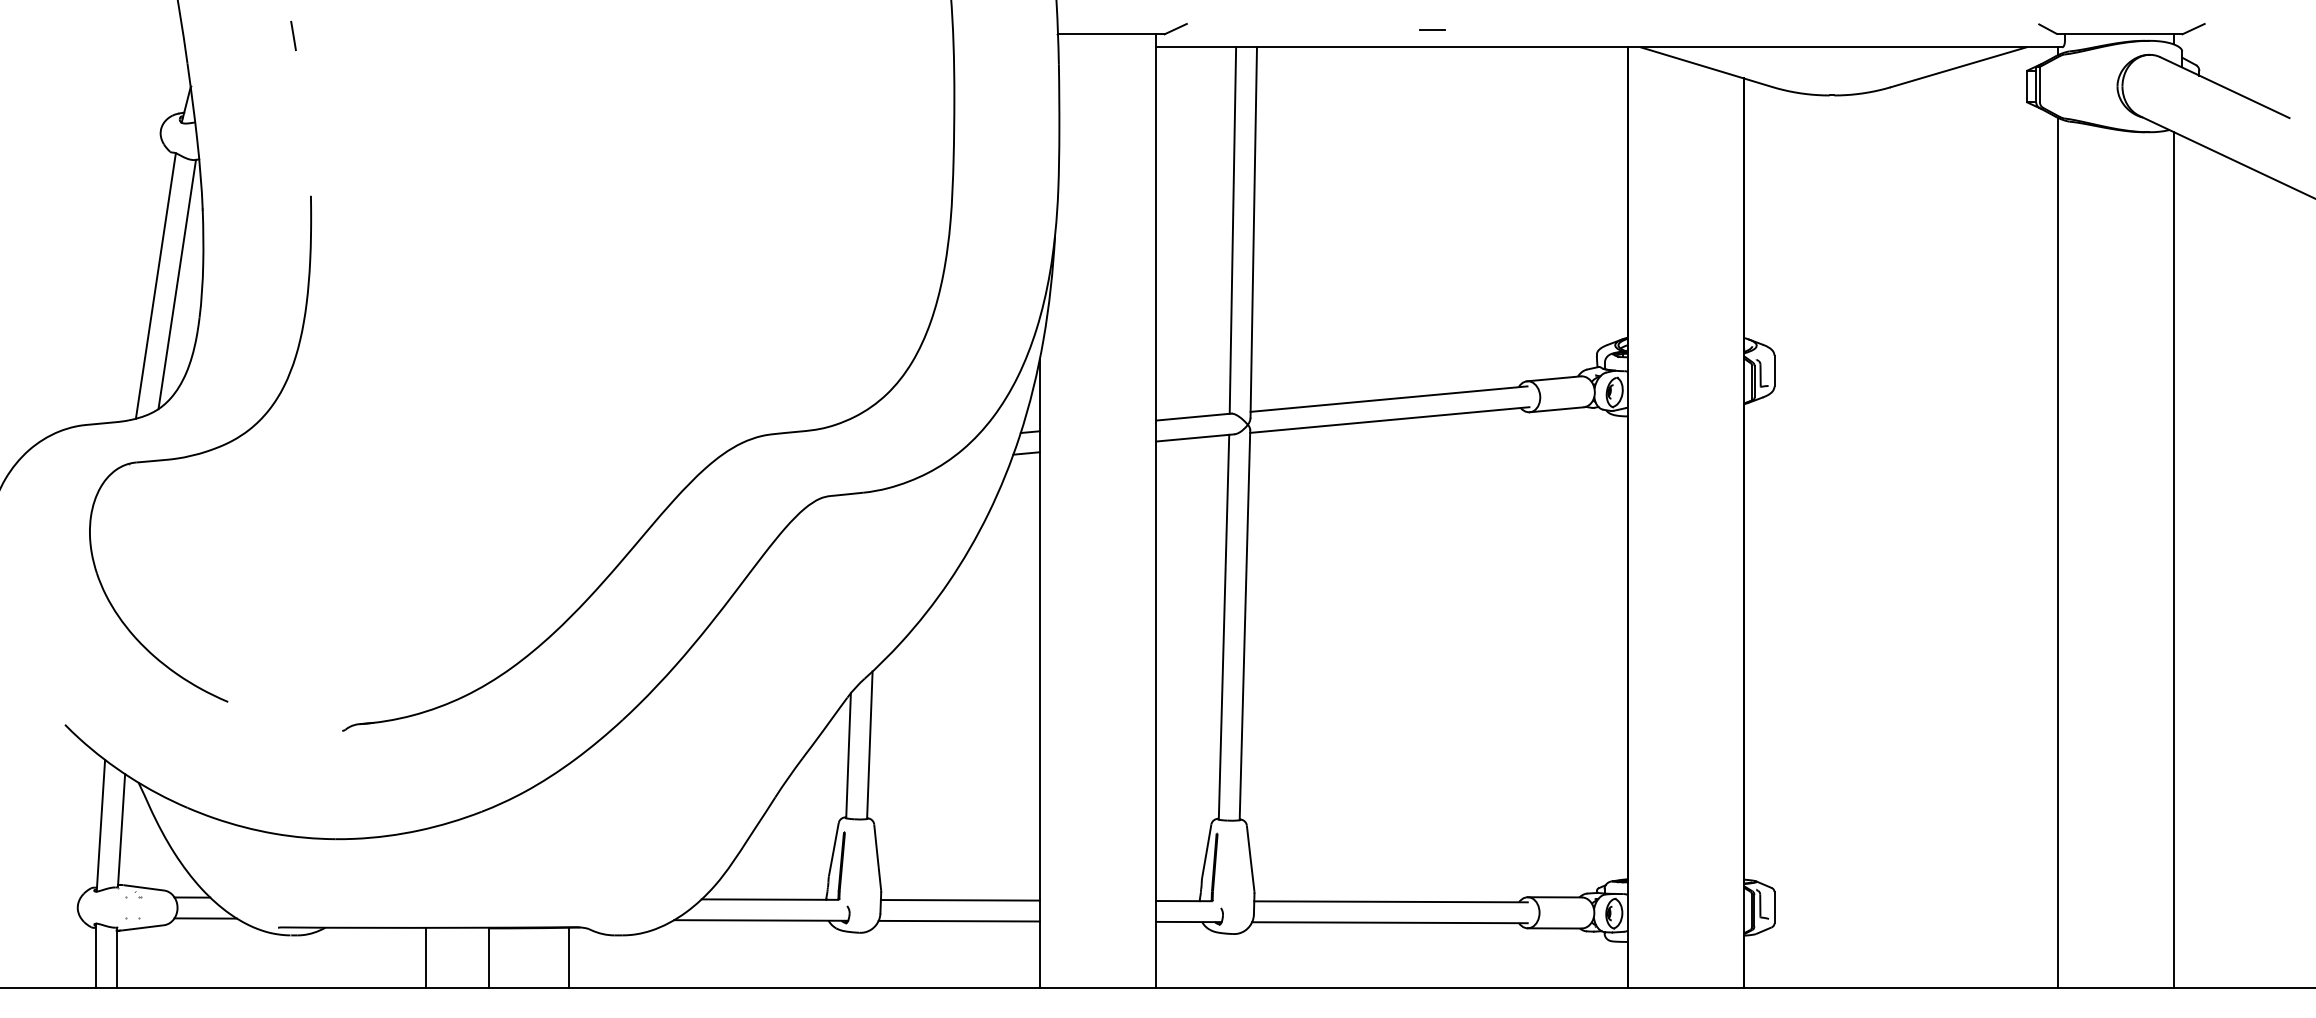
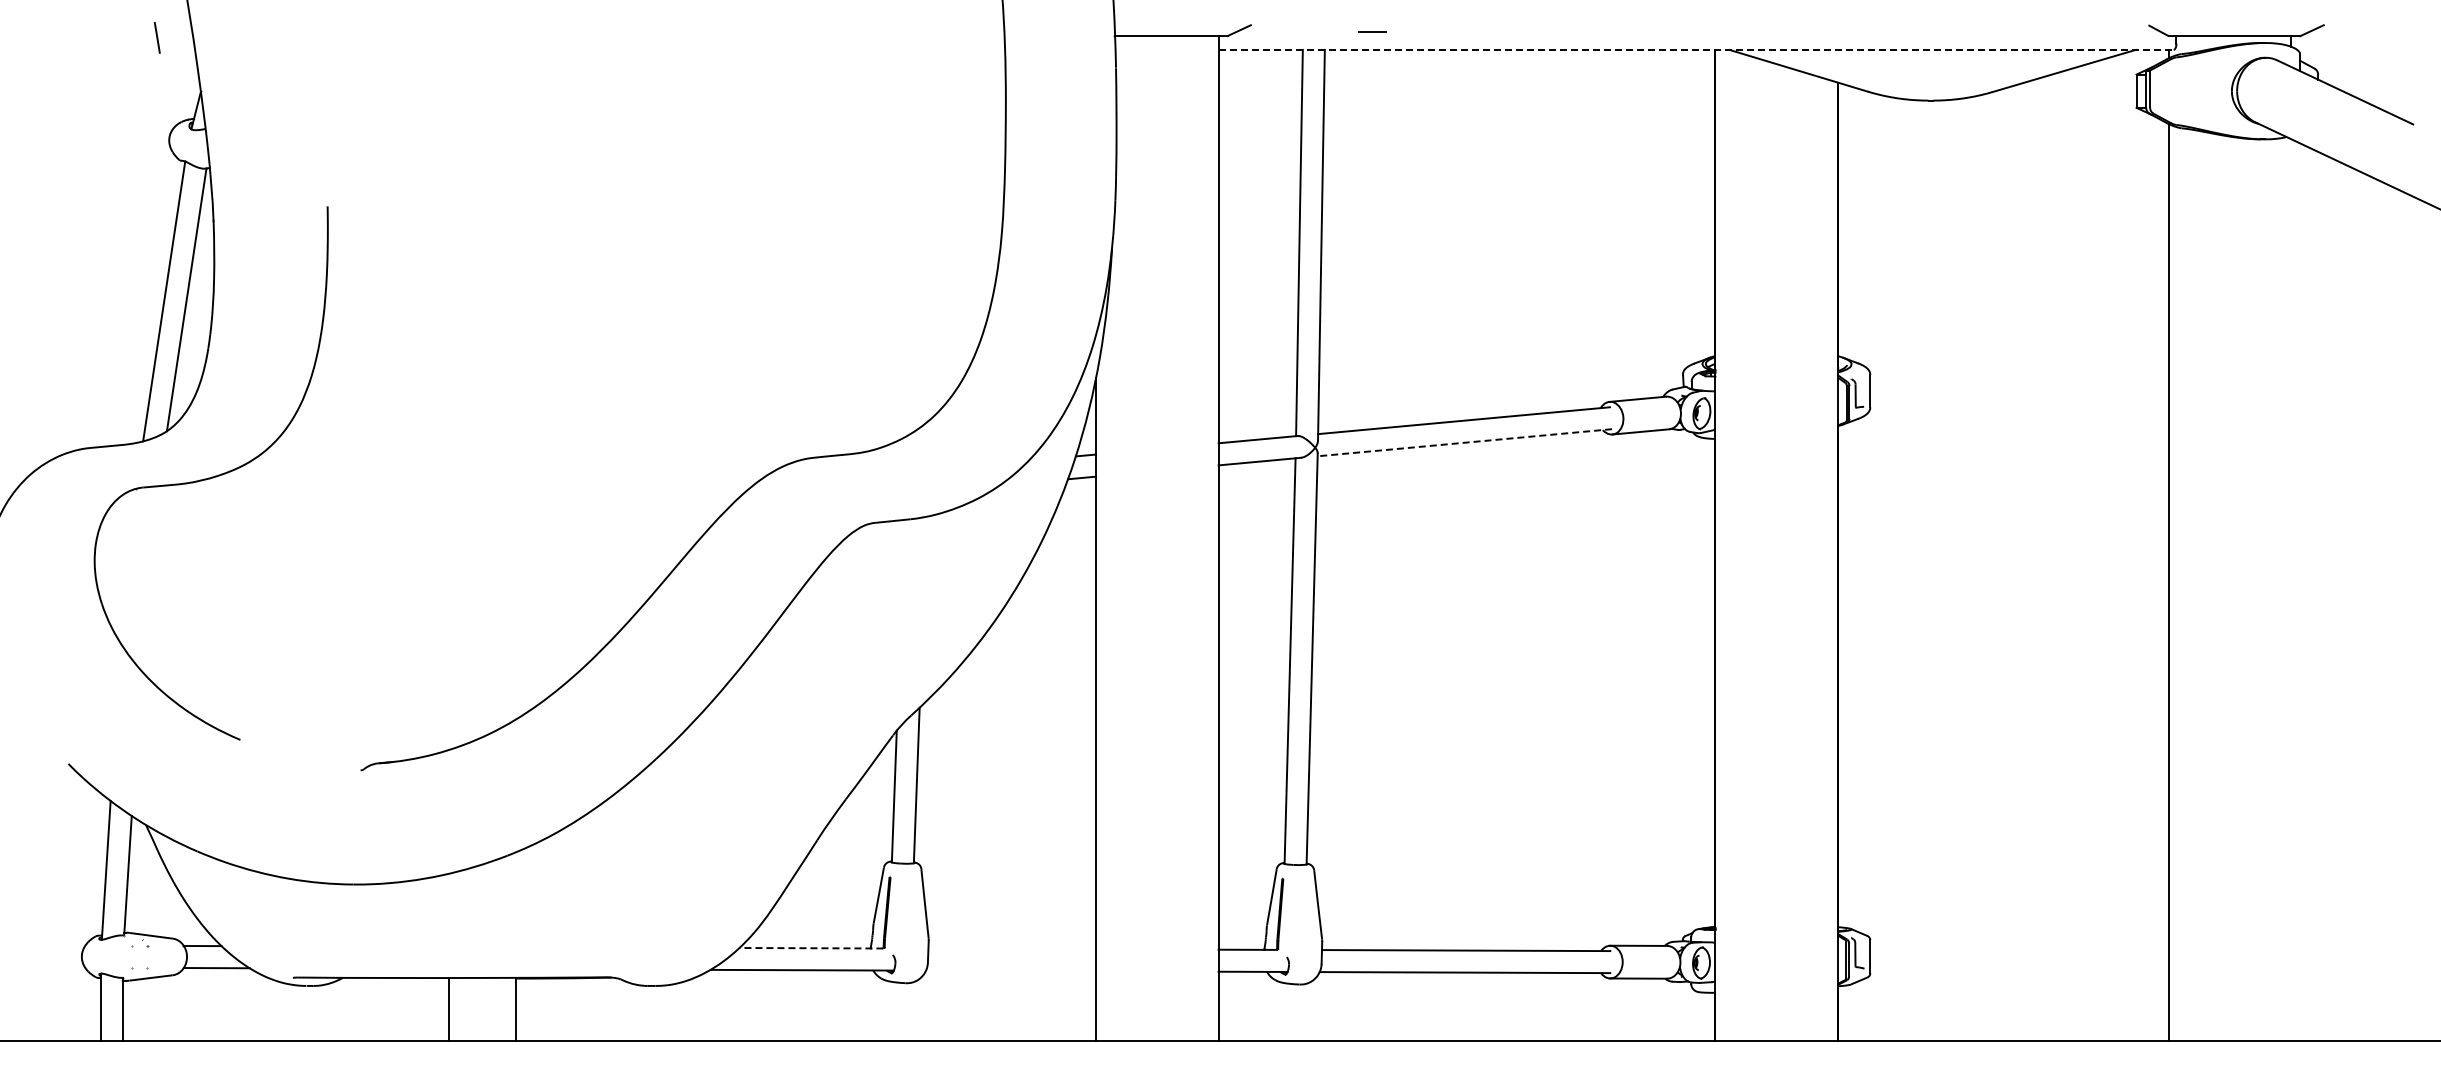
line: (1432, 29) -> (1372, 31), moved
line: (292, 35) -> (156, 37), moved
line: (1609, 46) -> (1696, 49), solid -> dashed
line: (1389, 419) -> (1464, 442), solid -> dashed
line: (2174, 559) -> (2291, 589), removed
line: (769, 899) -> (811, 948), solid -> dashed
line: (960, 899) -> (1012, 948), removed
line: (959, 920) -> (1011, 970), removed
line: (568, 956) -> (599, 1008), removed

